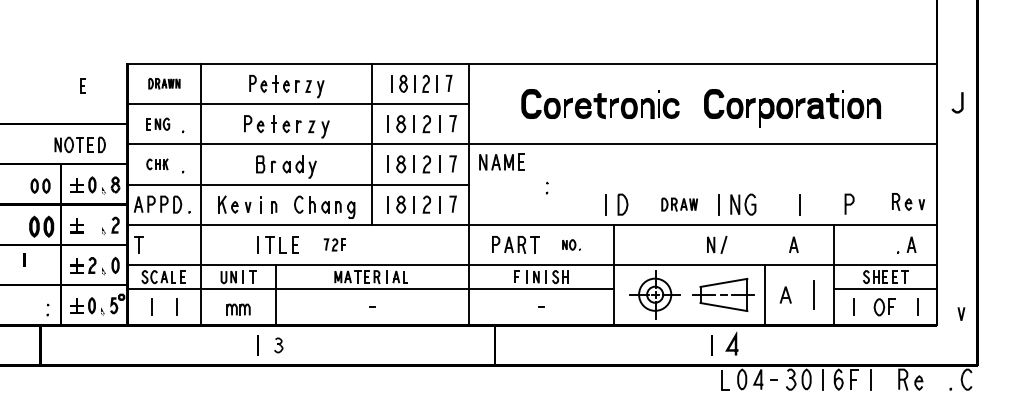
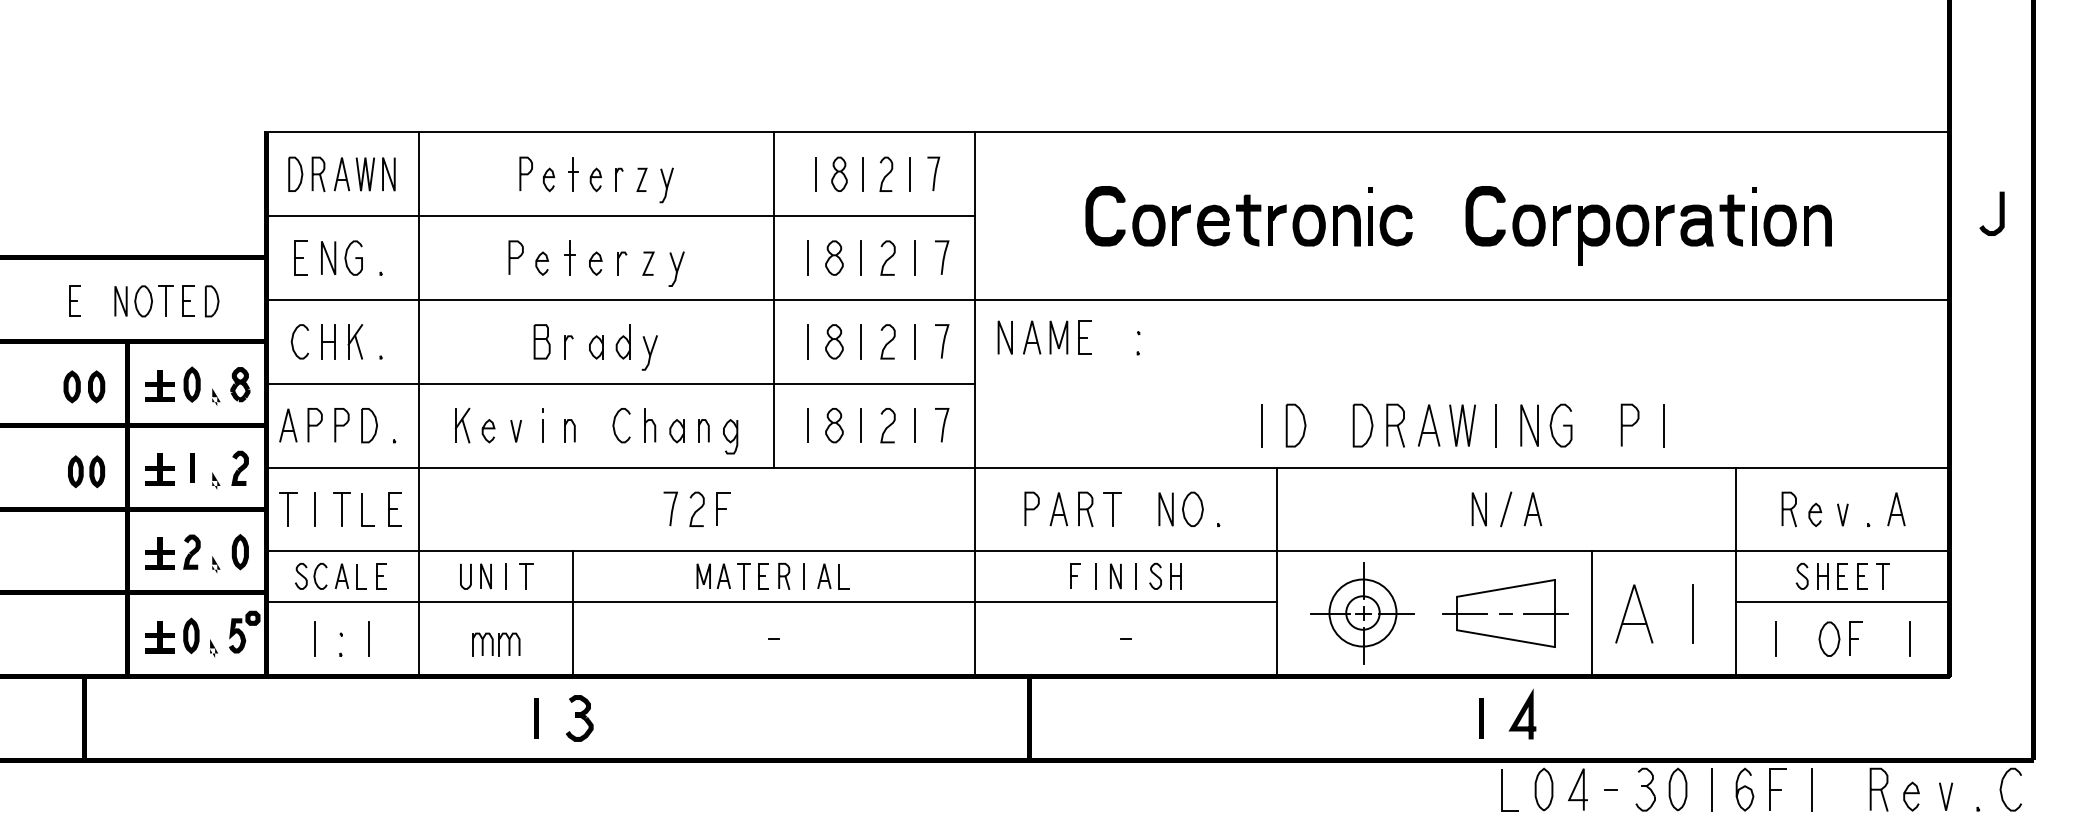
part: (164, 83) -> (342, 173), size x1.67
part: (82, 85) -> (73, 300), moved
part: (157, 124) -> (327, 258), size x1.43
part: (157, 164) -> (327, 342), size x1.67
part: (547, 187) -> (1138, 342), moved
part: (908, 201) -> (1815, 508), moved
curve: (849, 203) -> (1629, 423), moved
part: (679, 204) -> (1413, 425), size x1.67
part: (41, 226) -> (86, 471), size x0.71
part: (277, 244) -> (356, 508), moved
part: (334, 244) -> (695, 508), size x1.43
part: (571, 244) -> (1188, 508), size x1.67
part: (793, 244) -> (1532, 508), moved
line: (24, 259) -> (192, 466), moved
part: (785, 294) -> (1634, 612), size x1.67
part: (47, 309) -> (340, 643), moved
line: (960, 313) -> (1944, 795), moved
part: (278, 345) -> (579, 718), size x1.43

